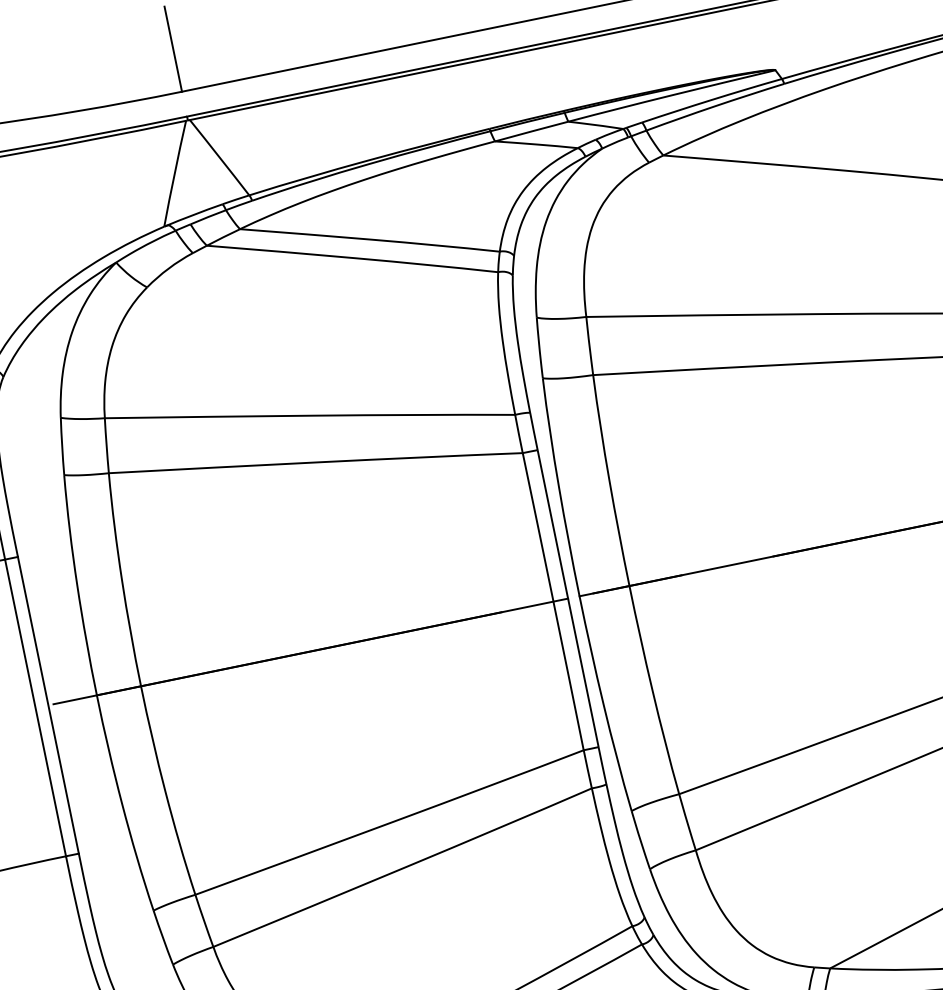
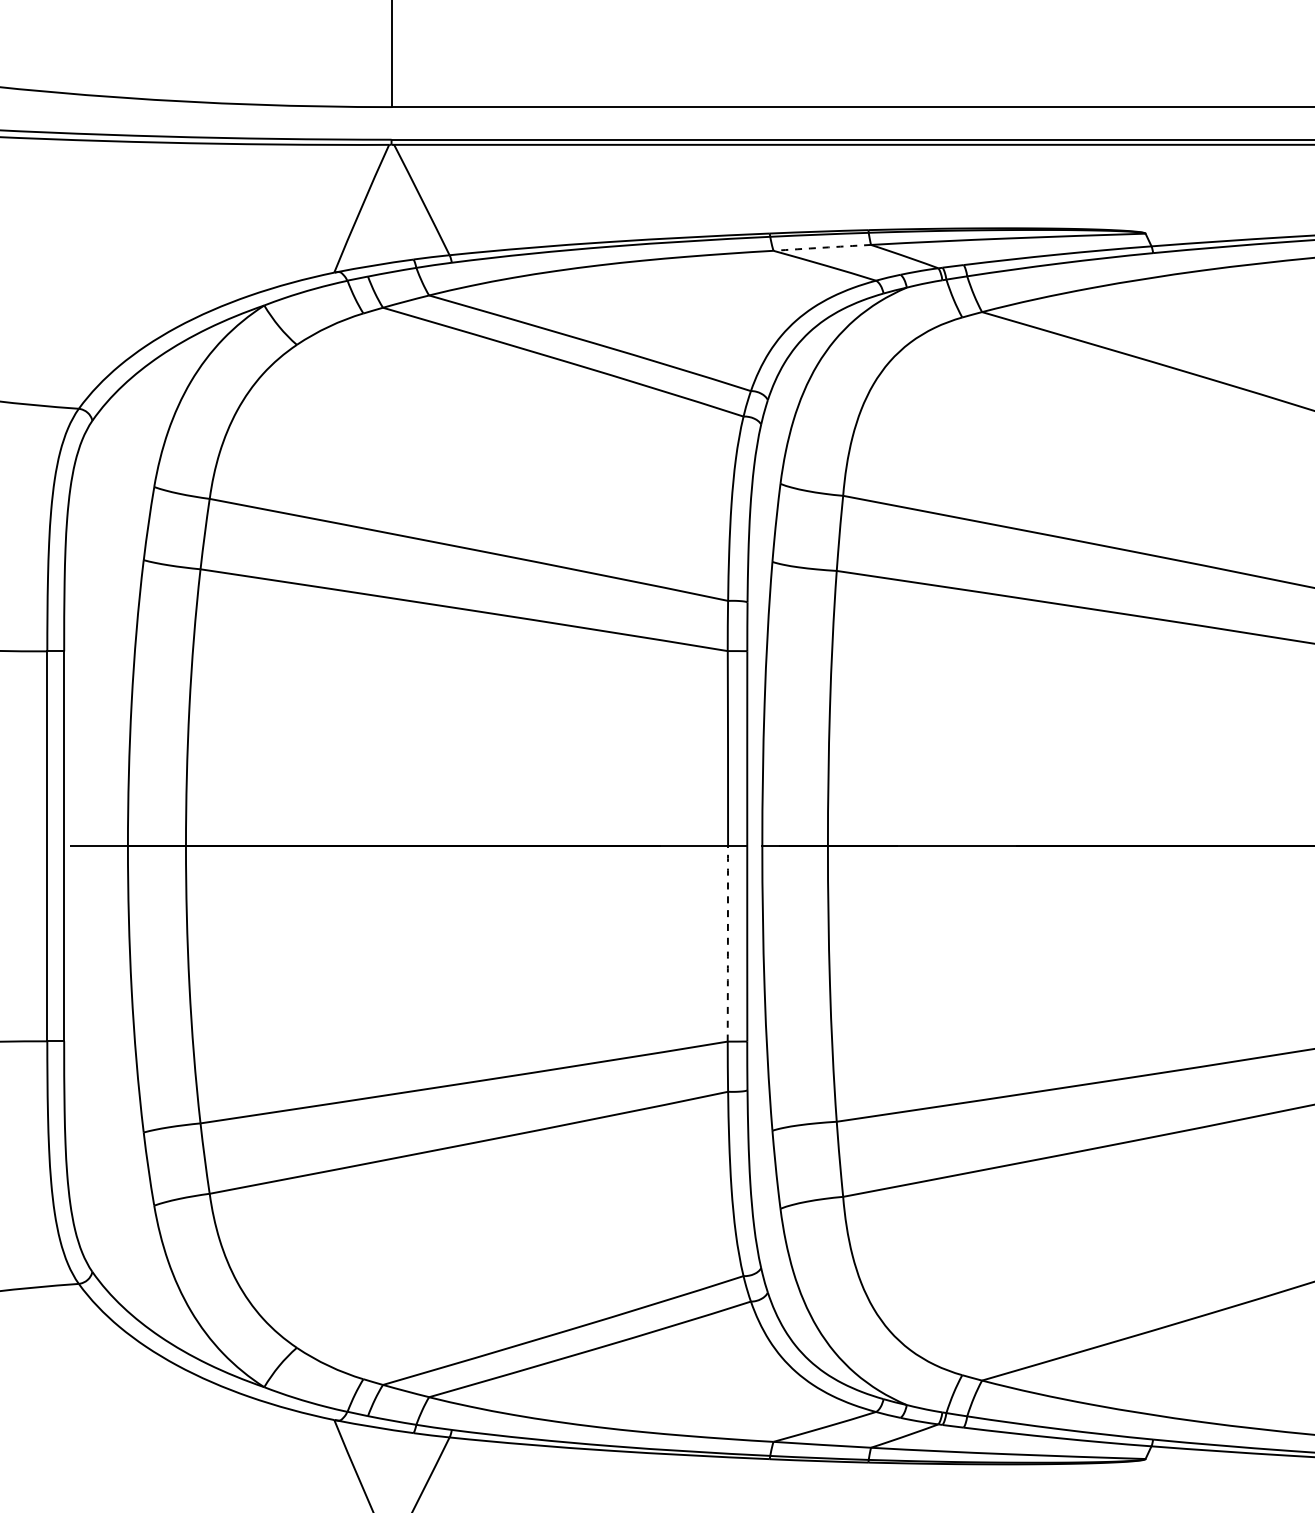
arc: (531, 131) -> (822, 247), solid -> dashed
arc: (568, 675) -> (727, 943), solid -> dashed

